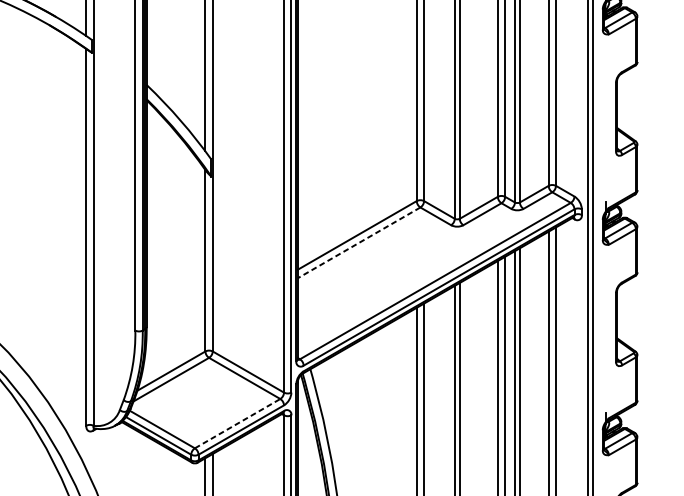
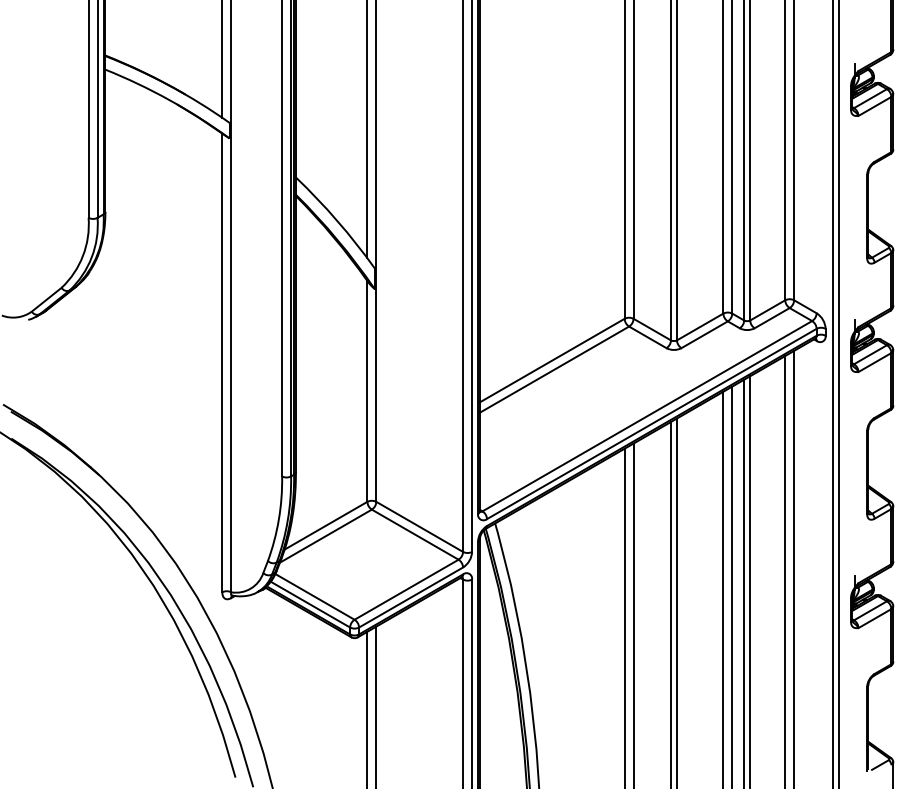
line: (359, 242) -> (554, 369), dashed -> solid
line: (238, 423) -> (407, 589), dashed -> solid

